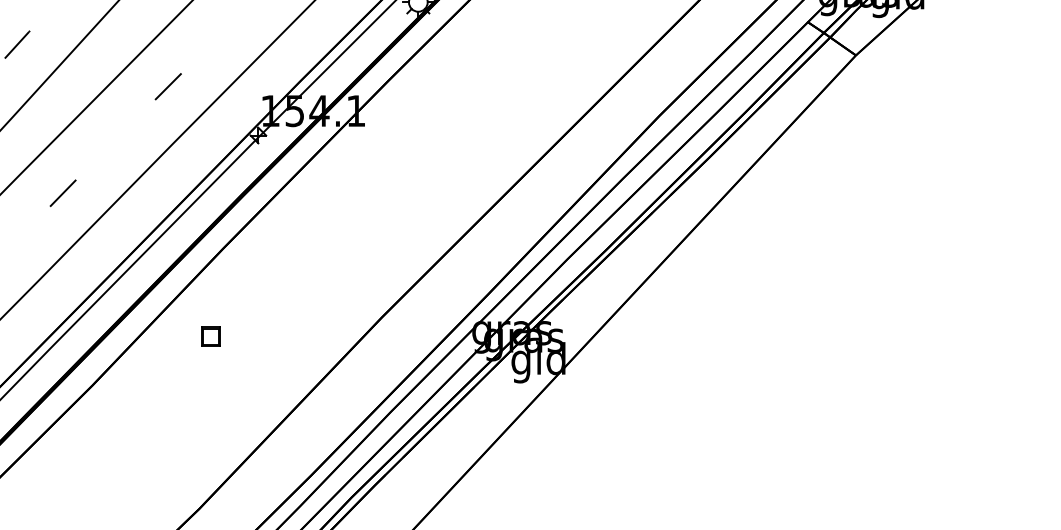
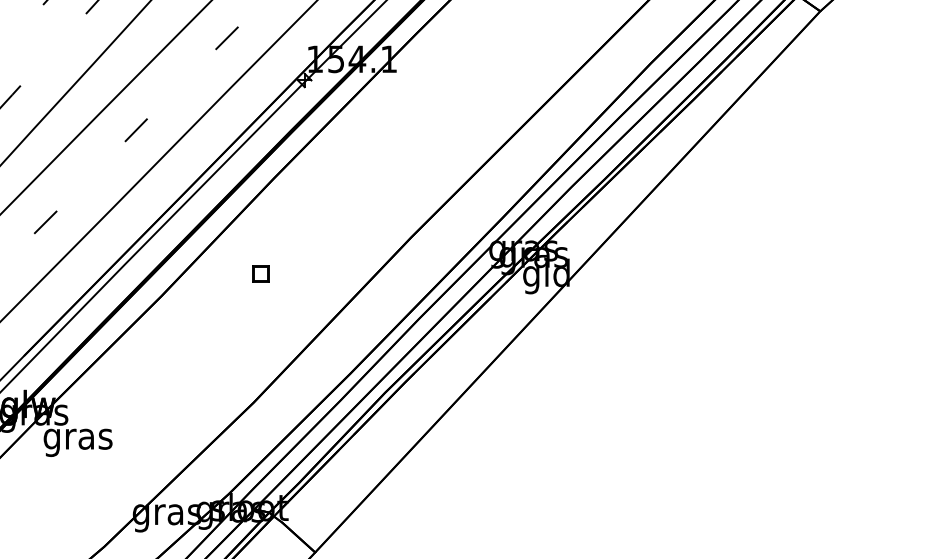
part: (210, 336) -> (260, 273), moved

